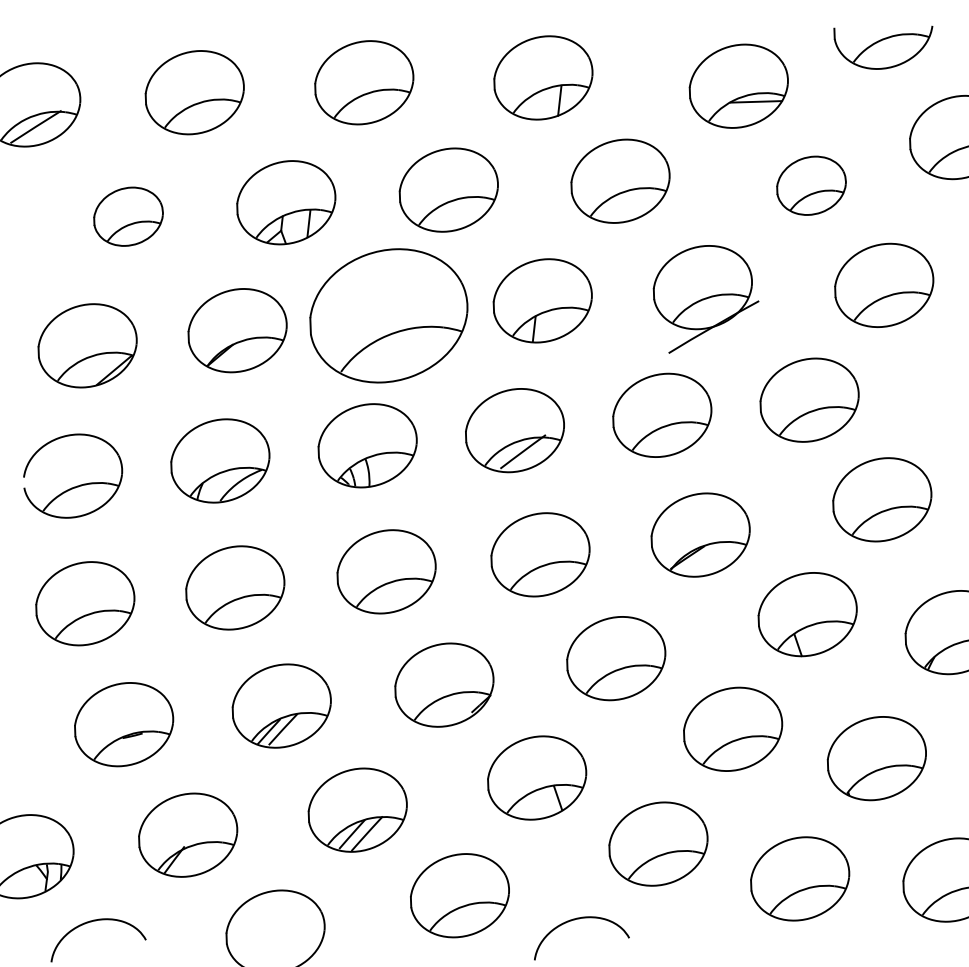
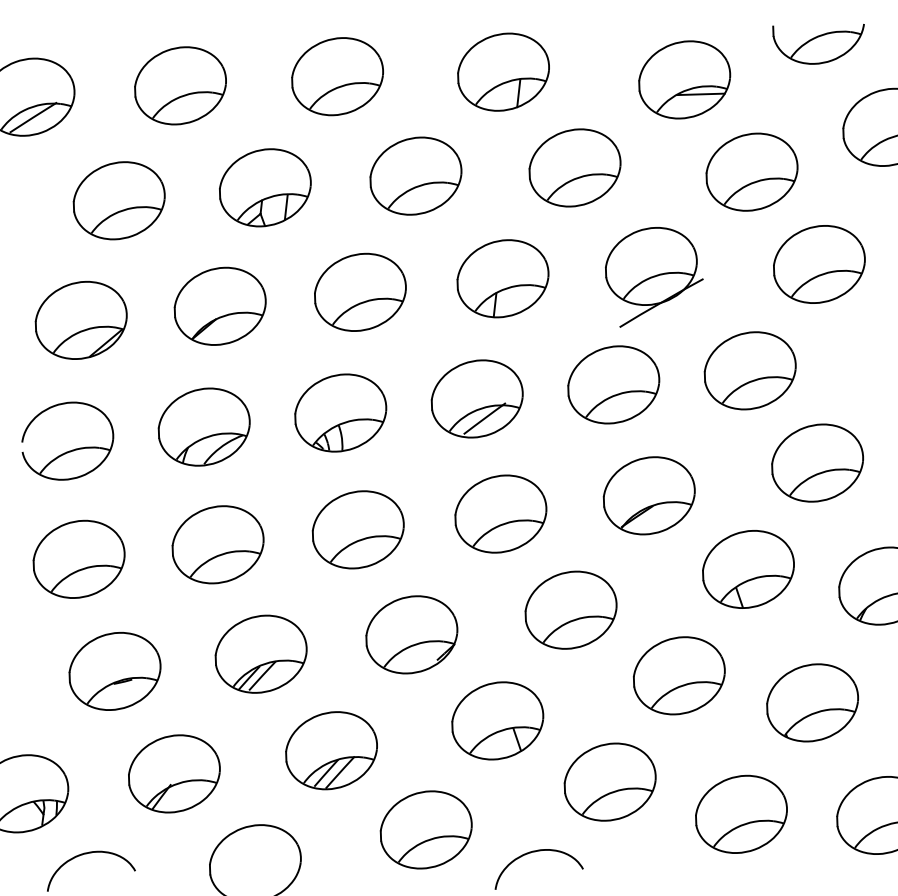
part: (810, 185) -> (751, 171), size x1.43
part: (127, 216) -> (118, 200), size x1.43
part: (388, 314) -> (360, 291), size x0.62

